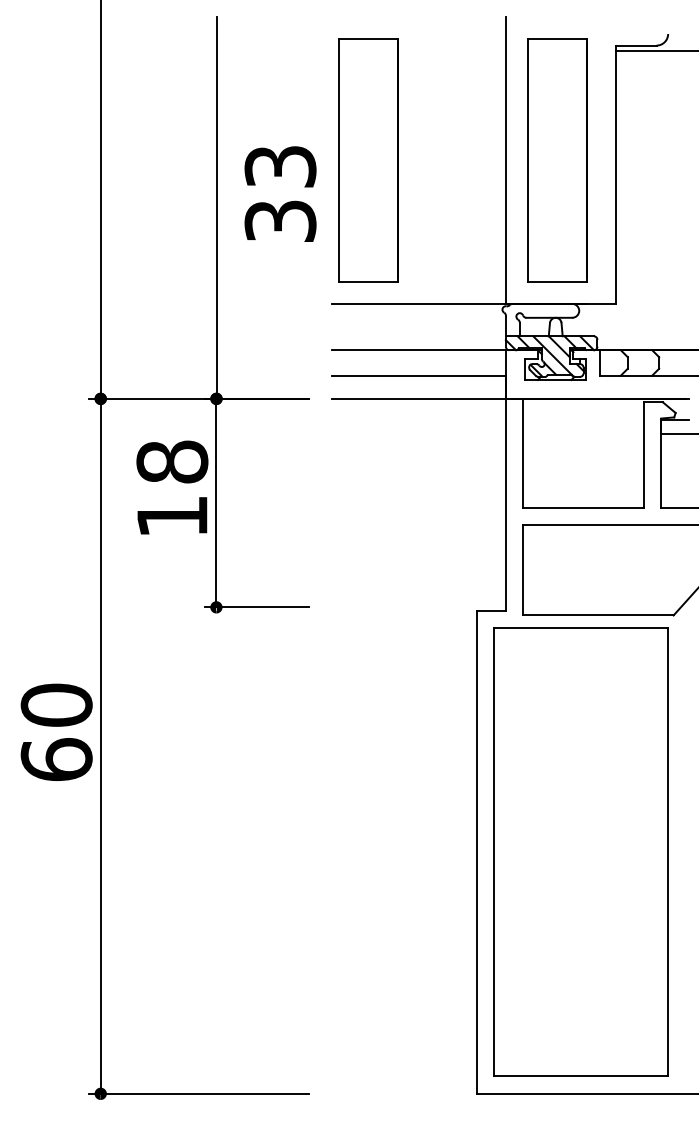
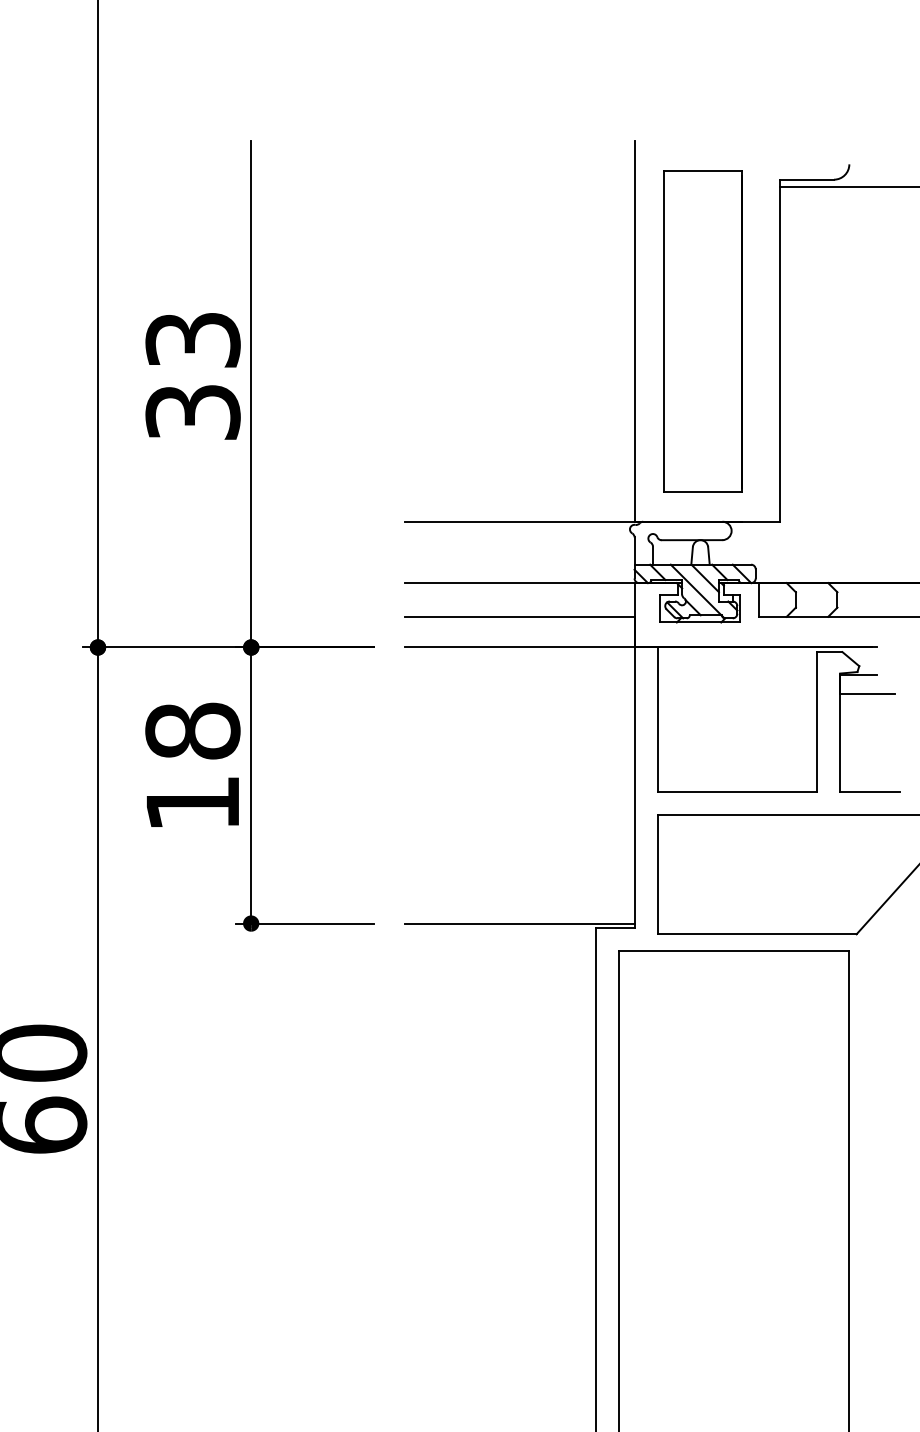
part: (368, 160) -> (452, 331), removed
text: (280, 193) -> (193, 375), moved
line: (418, 607) -> (518, 923), added

